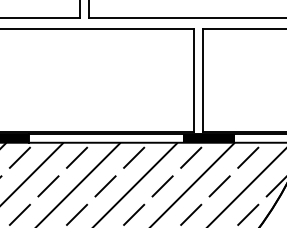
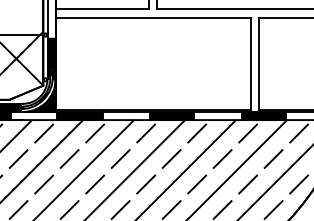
fill: (106, 137) -> (172, 115), added

